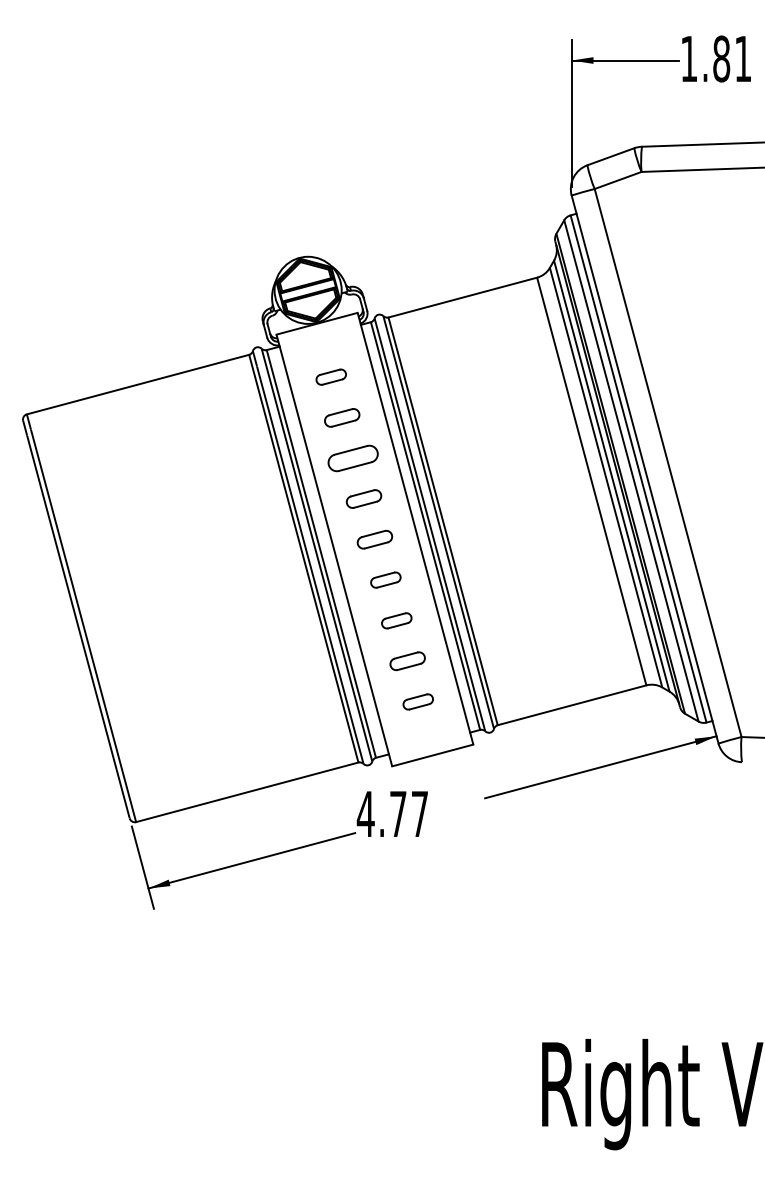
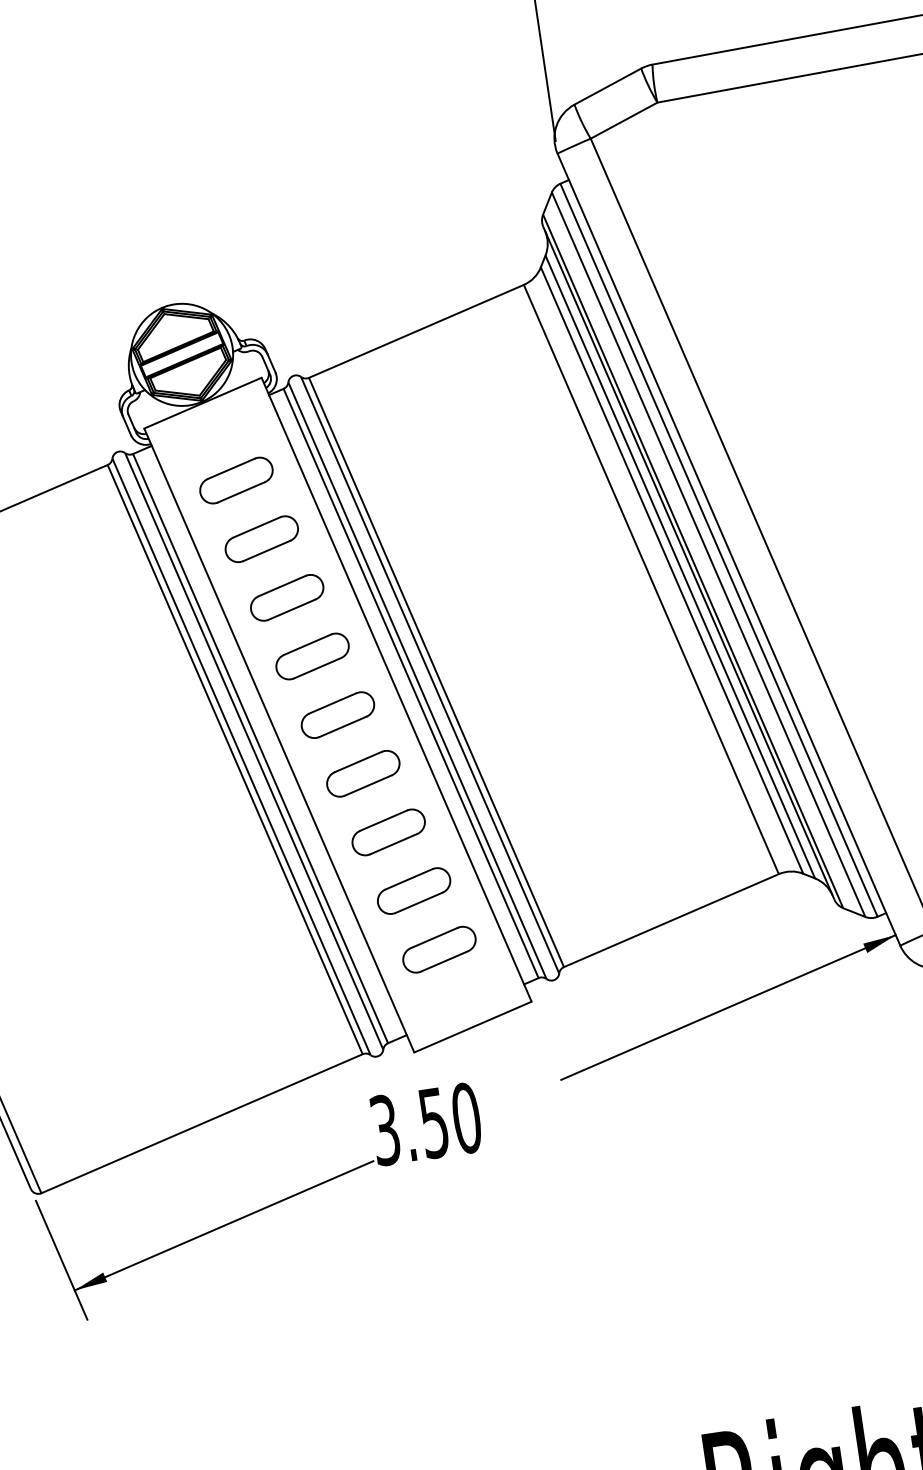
part: (330, 376) -> (234, 479), size x1.67
part: (341, 417) -> (260, 538), size x1.43
part: (363, 498) -> (311, 655), size x1.43
part: (374, 539) -> (337, 715), size x1.43
part: (385, 579) -> (362, 772), size x1.67
part: (396, 620) -> (388, 832), size x1.67
part: (407, 660) -> (413, 889), size x1.43
part: (417, 701) -> (437, 949), size x1.67
text: (392, 813) -> (425, 1123), 4.77 -> 3.50

